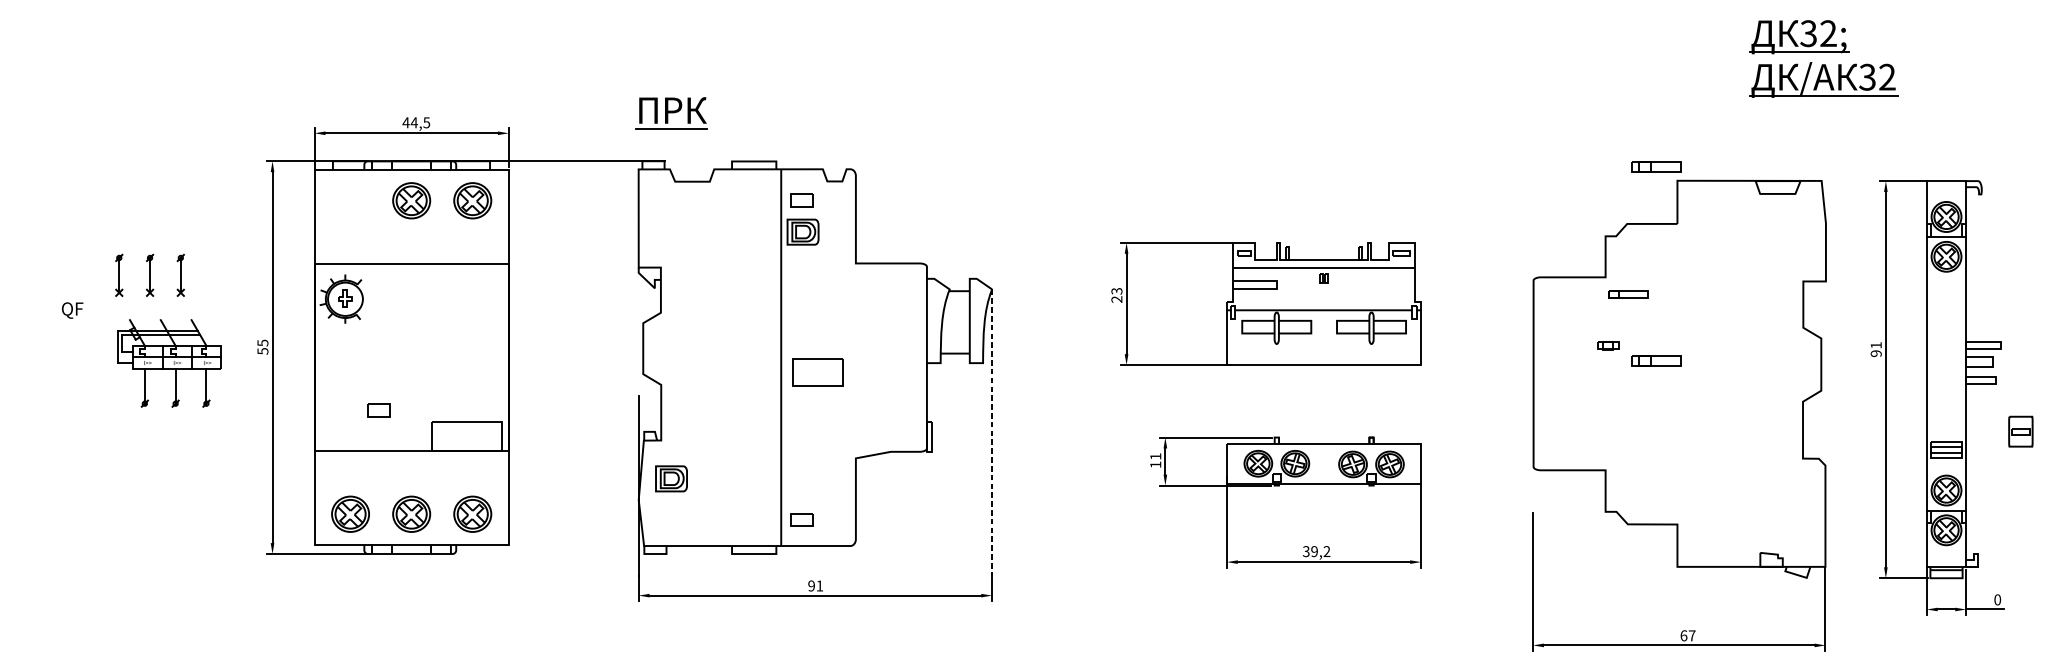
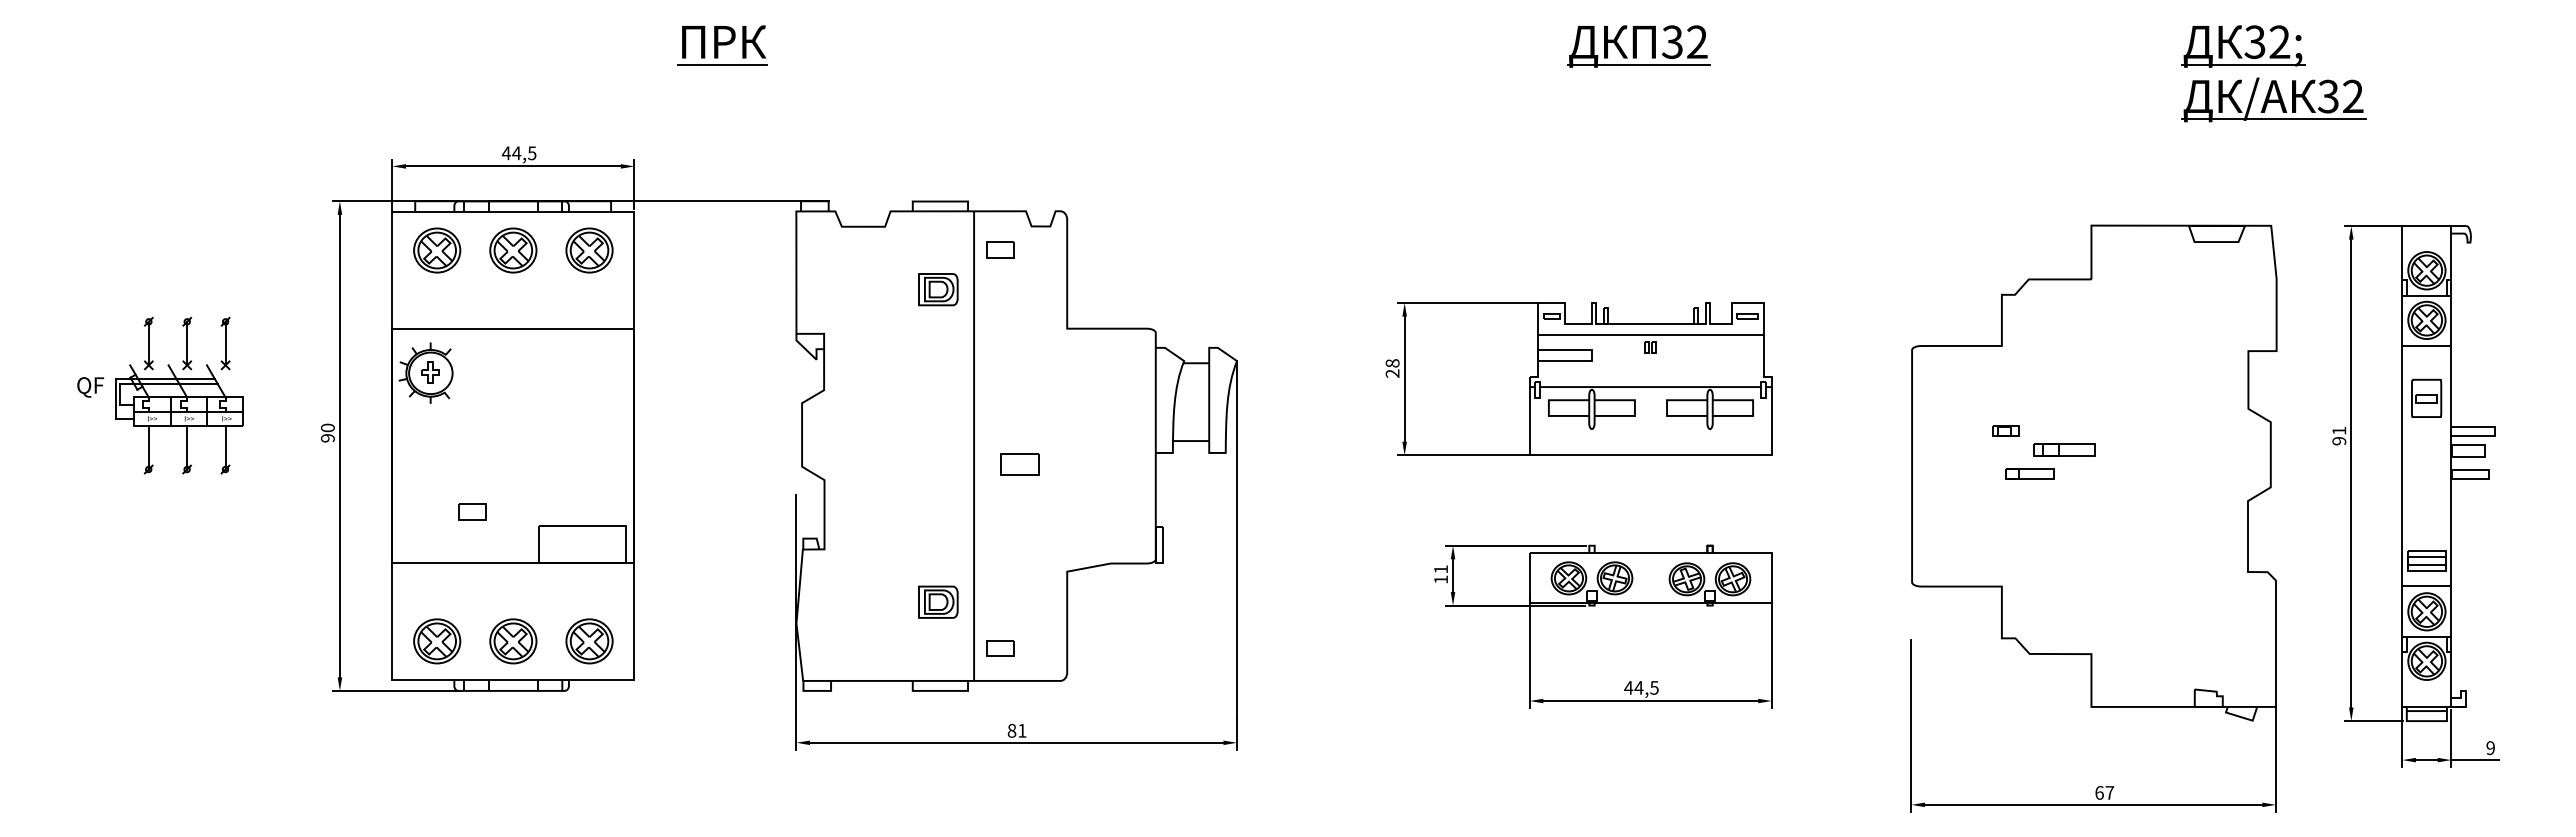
part: (1314, 37) -> (1638, 46), added
part: (671, 113) -> (722, 45), moved
part: (1655, 166) -> (2064, 207), removed
part: (350, 200) -> (437, 250), added
part: (803, 232) -> (938, 289), moved
line: (1946, 277) -> (2426, 346), added
text: (1116, 291) -> (1392, 363), 23 -> 28
part: (1627, 293) -> (2029, 473), moved
text: (262, 346) -> (327, 432), 55 -> 90
part: (169, 363) -> (179, 419), moved
part: (817, 372) -> (1019, 464), size x0.62
part: (2020, 430) -> (2426, 397), moved
line: (992, 432) -> (1237, 539), dashed -> solid
line: (1946, 470) -> (2426, 586), added
part: (671, 478) -> (938, 601), moved
text: (1316, 551) -> (1641, 687), 39,2 -> 44,5
text: (811, 585) -> (1011, 730), 91 -> 81
text: (1997, 600) -> (2490, 748), 0 -> 9

